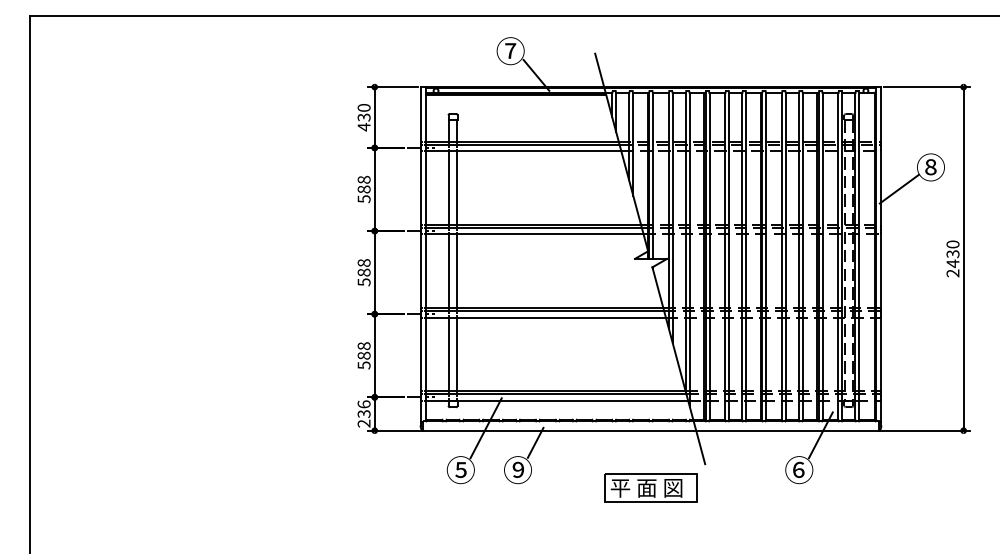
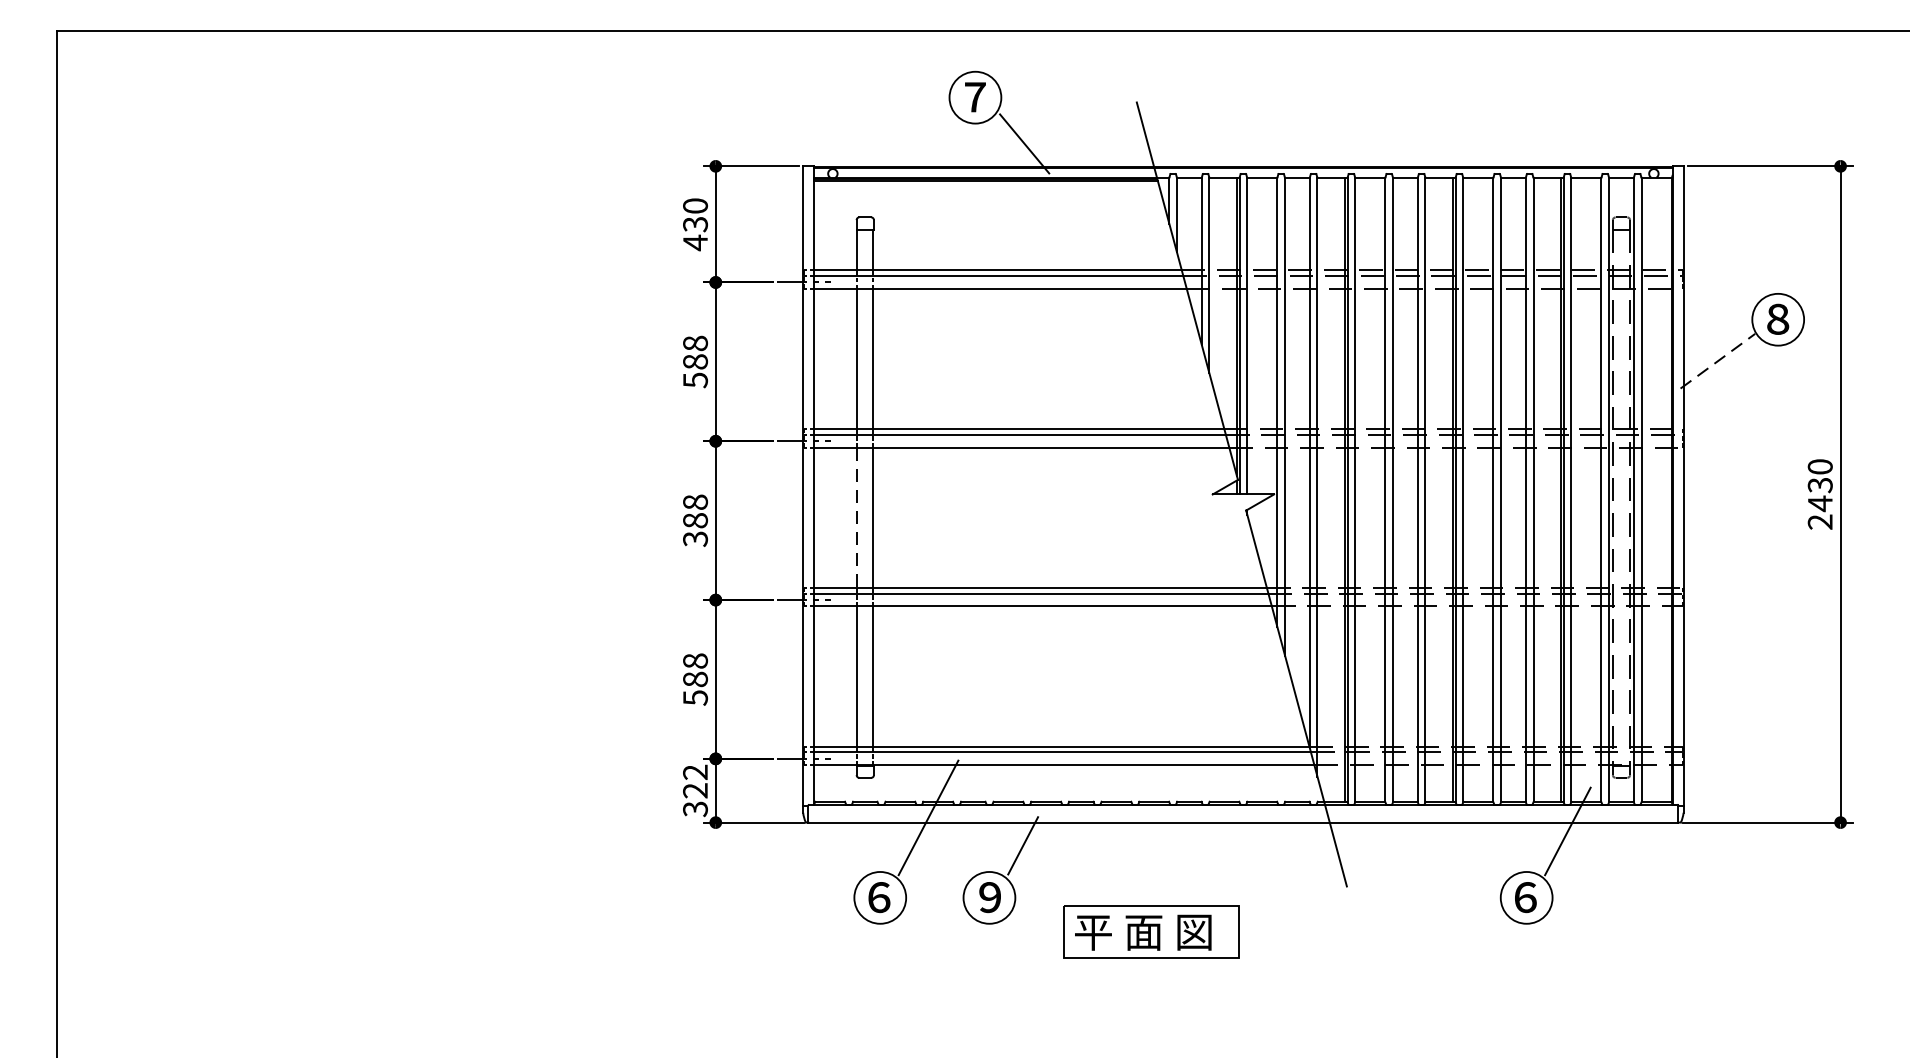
line: (899, 188) -> (1718, 359), solid -> dashed
line: (448, 271) -> (856, 518), solid -> dashed
text: (363, 281) -> (694, 537), 588 -> 388
text: (363, 413) -> (694, 789), 236 -> 322
text: (460, 469) -> (879, 896), ⑤ -> ⑥
part: (650, 487) -> (1150, 931), moved

